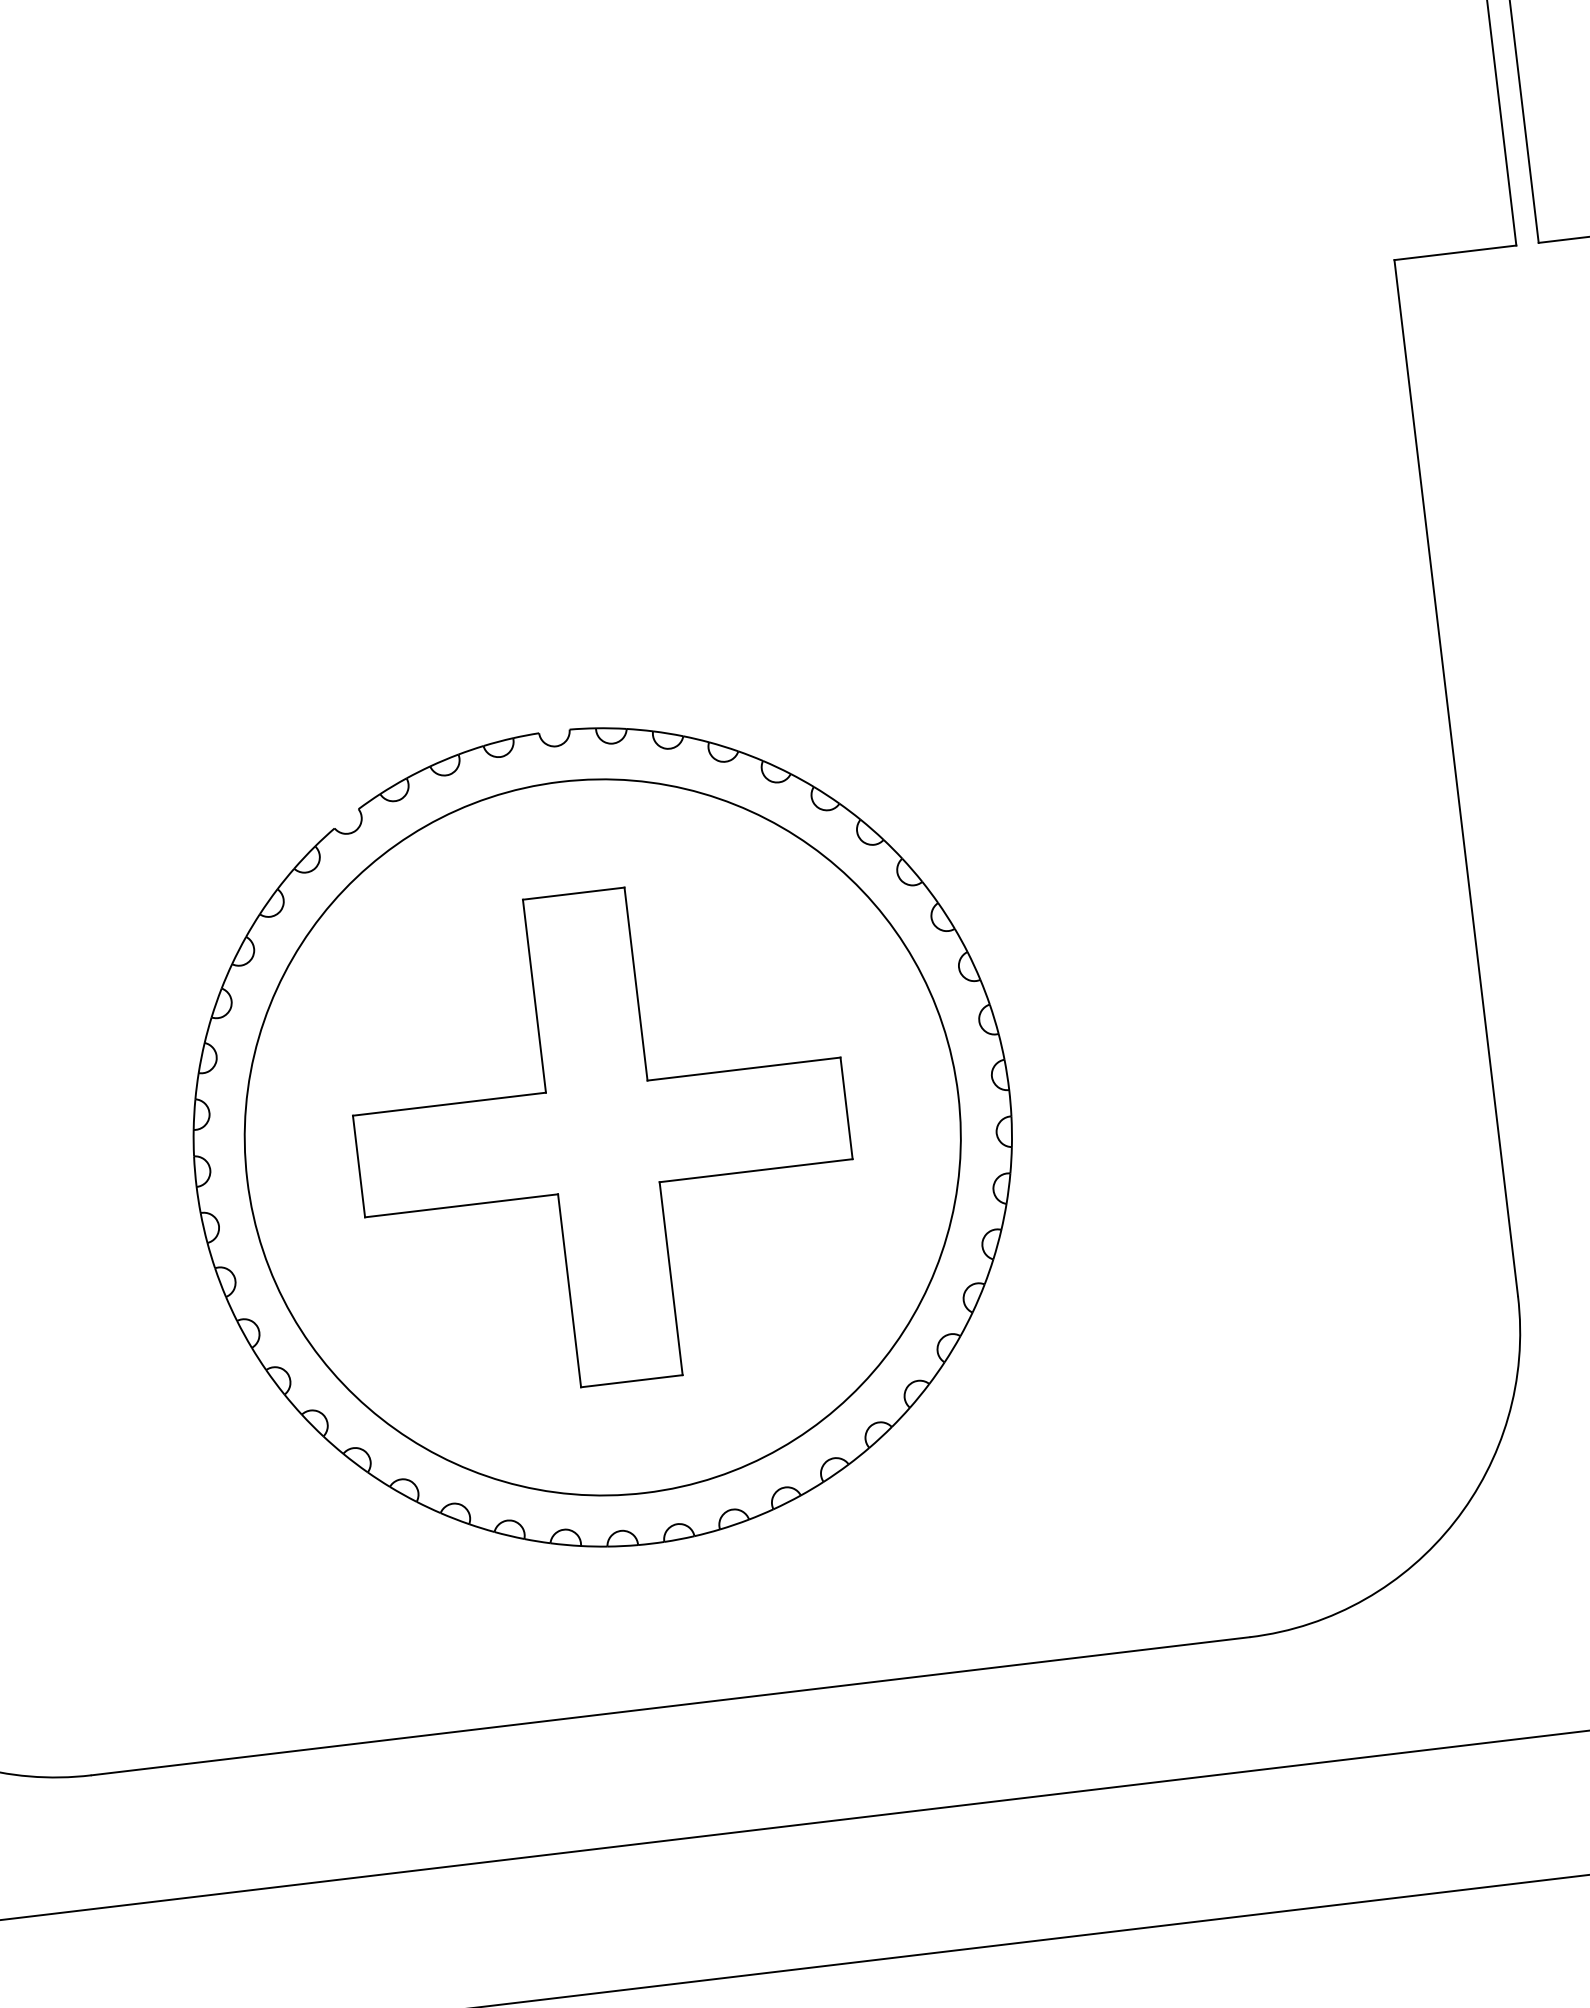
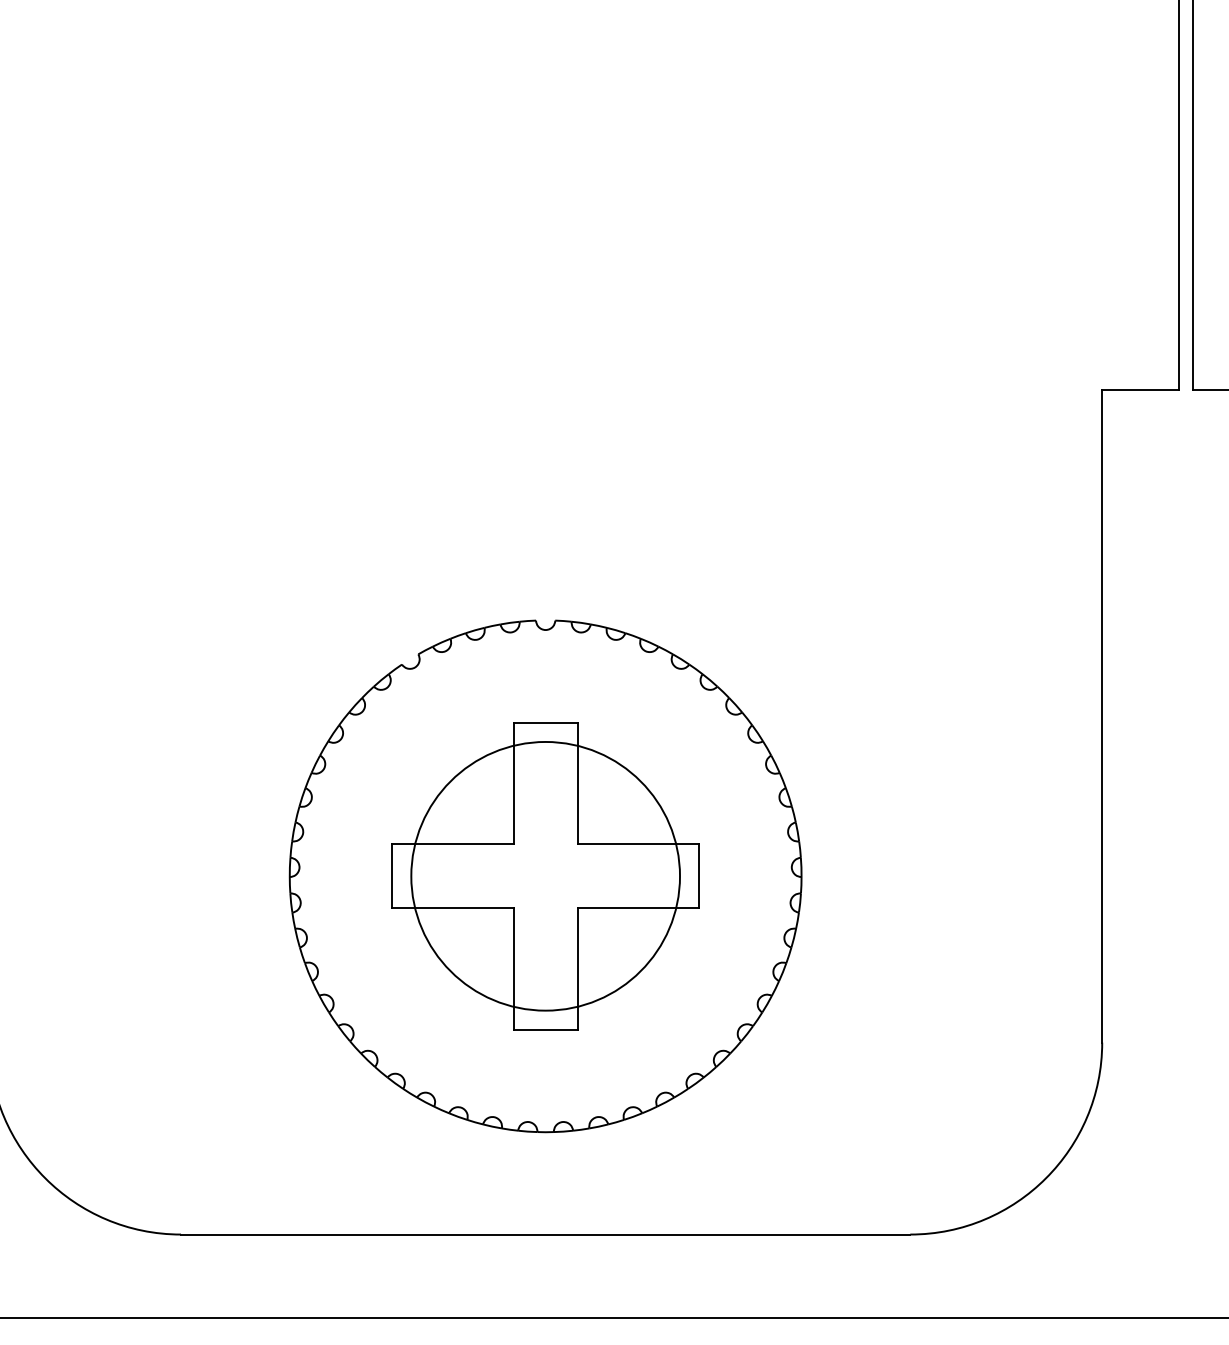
circle: (602, 1137) -> (545, 876), size x0.6

